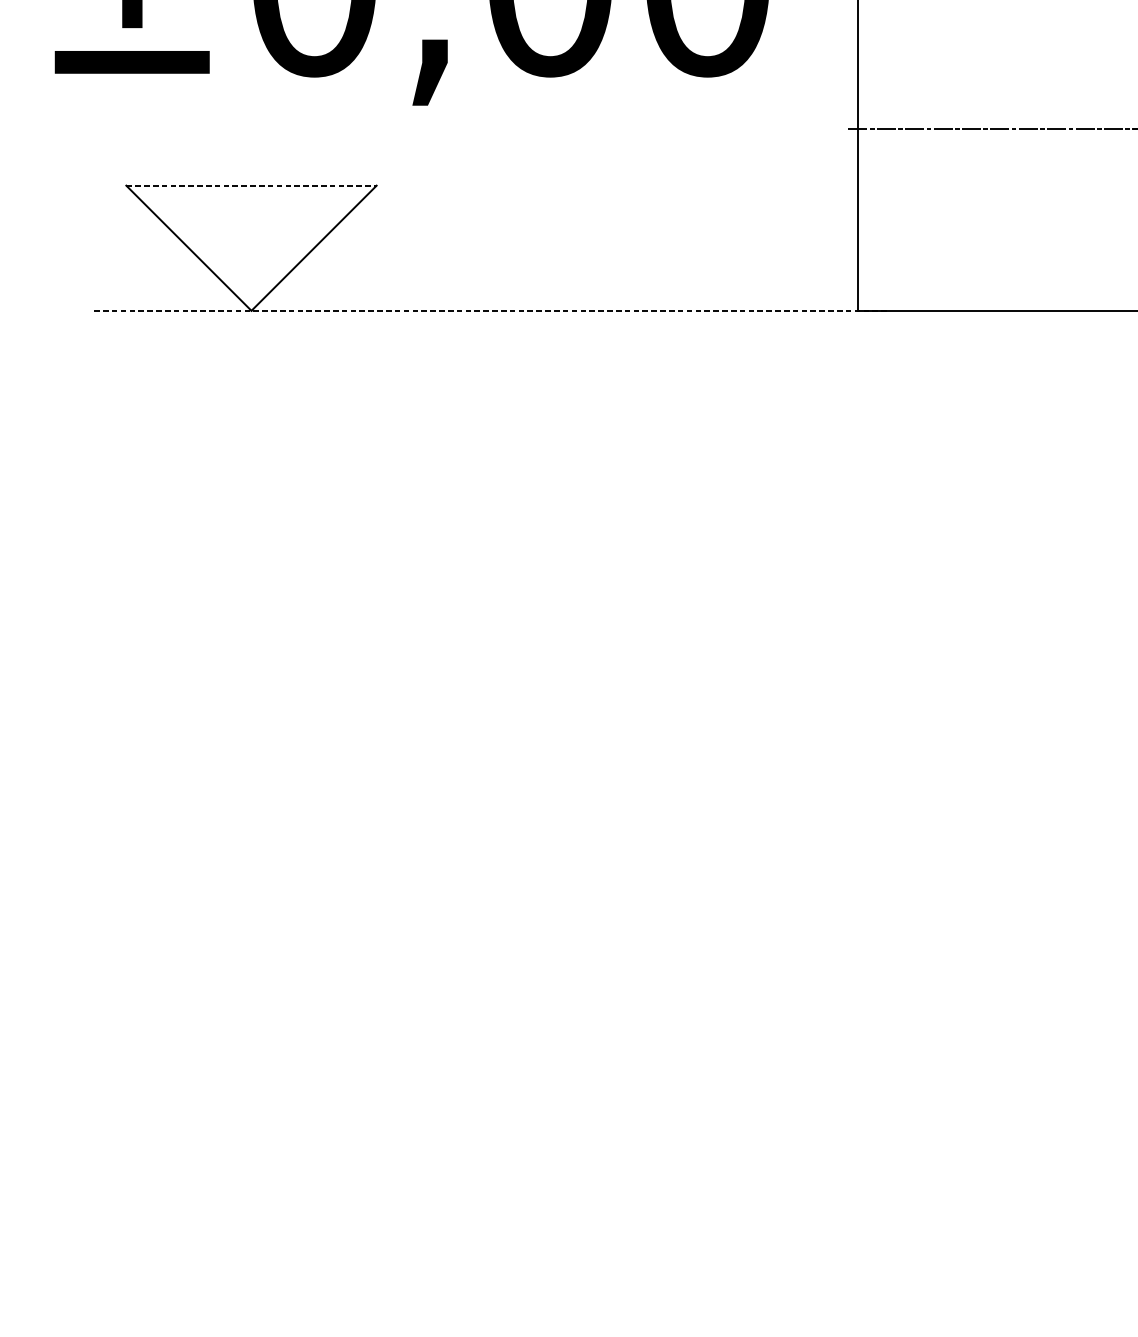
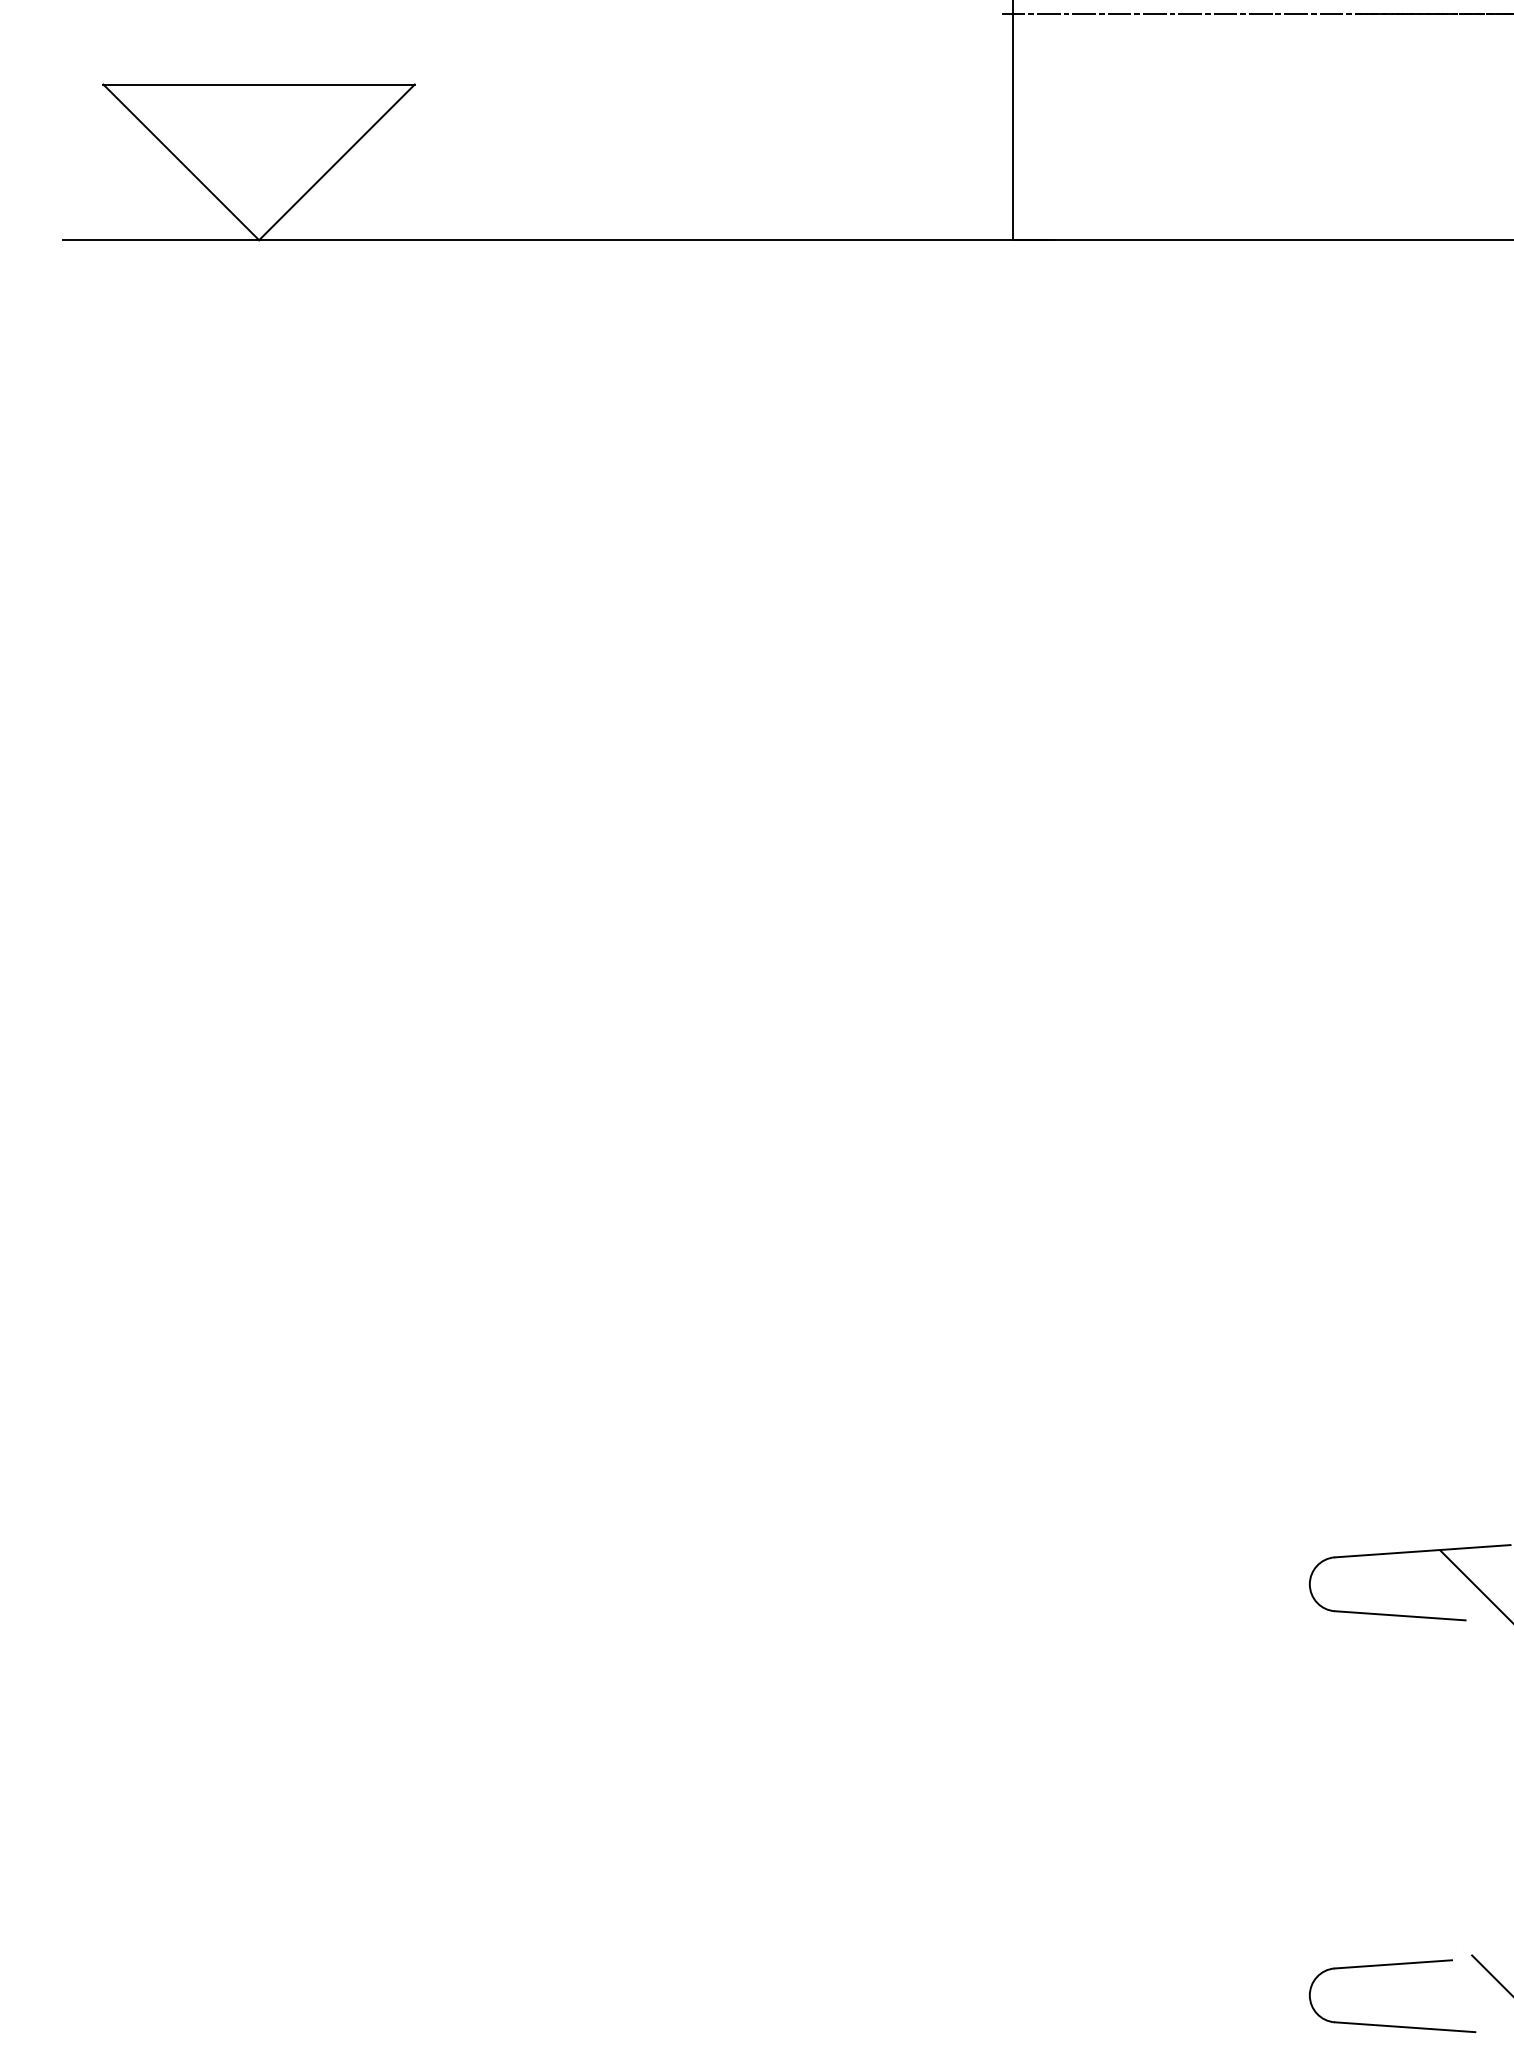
line: (251, 185) -> (259, 84), dashed -> solid
line: (492, 311) -> (559, 240), dashed -> solid

